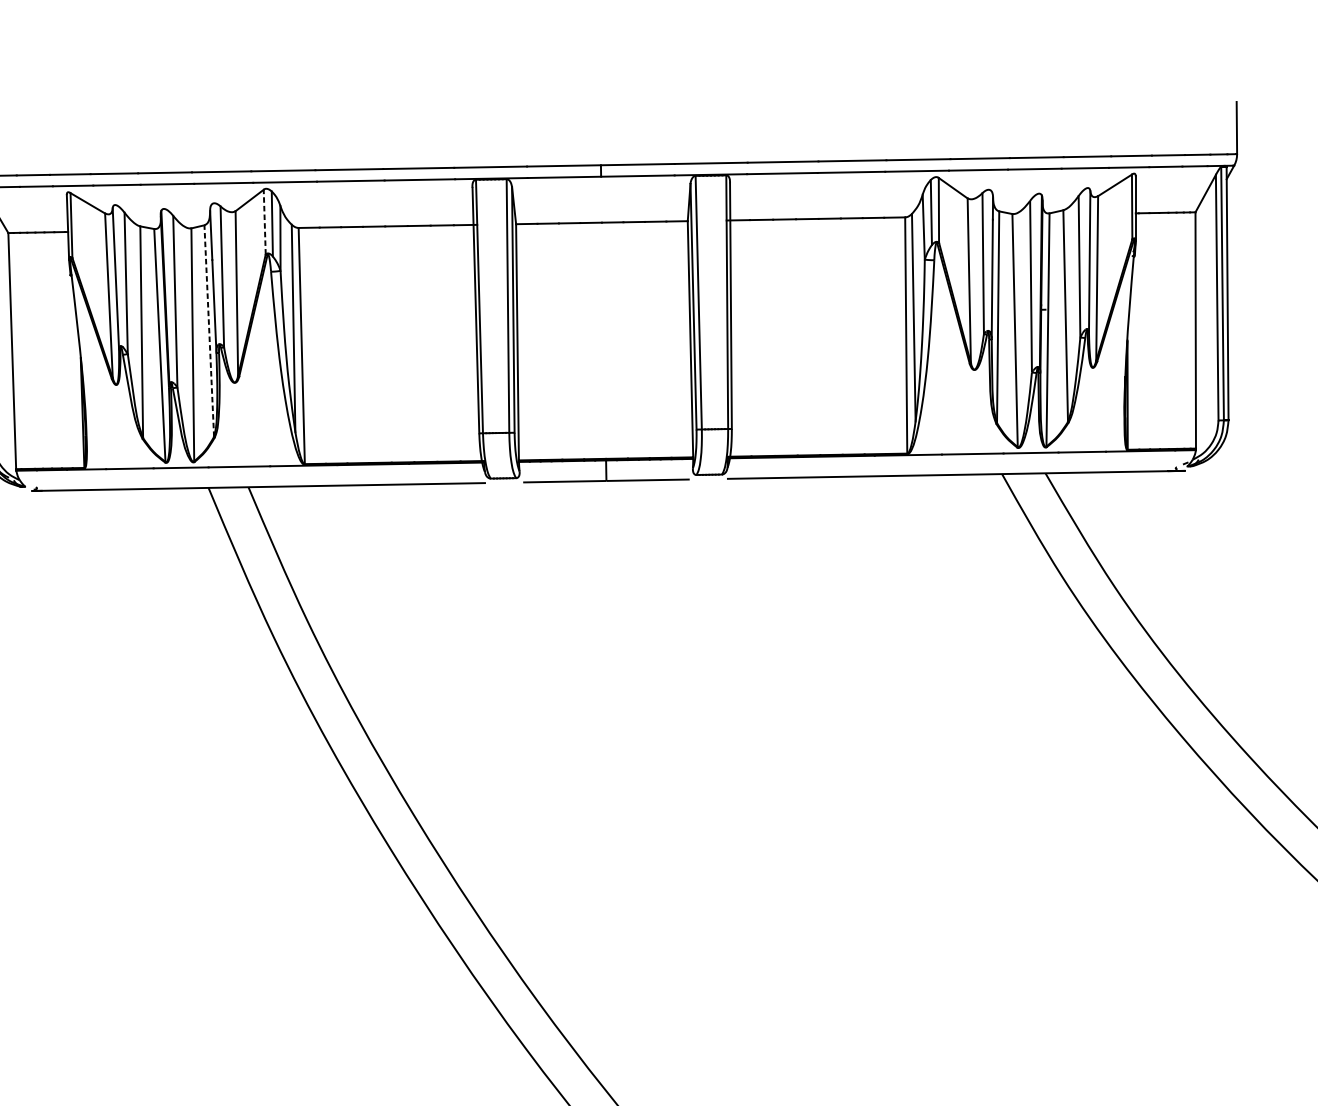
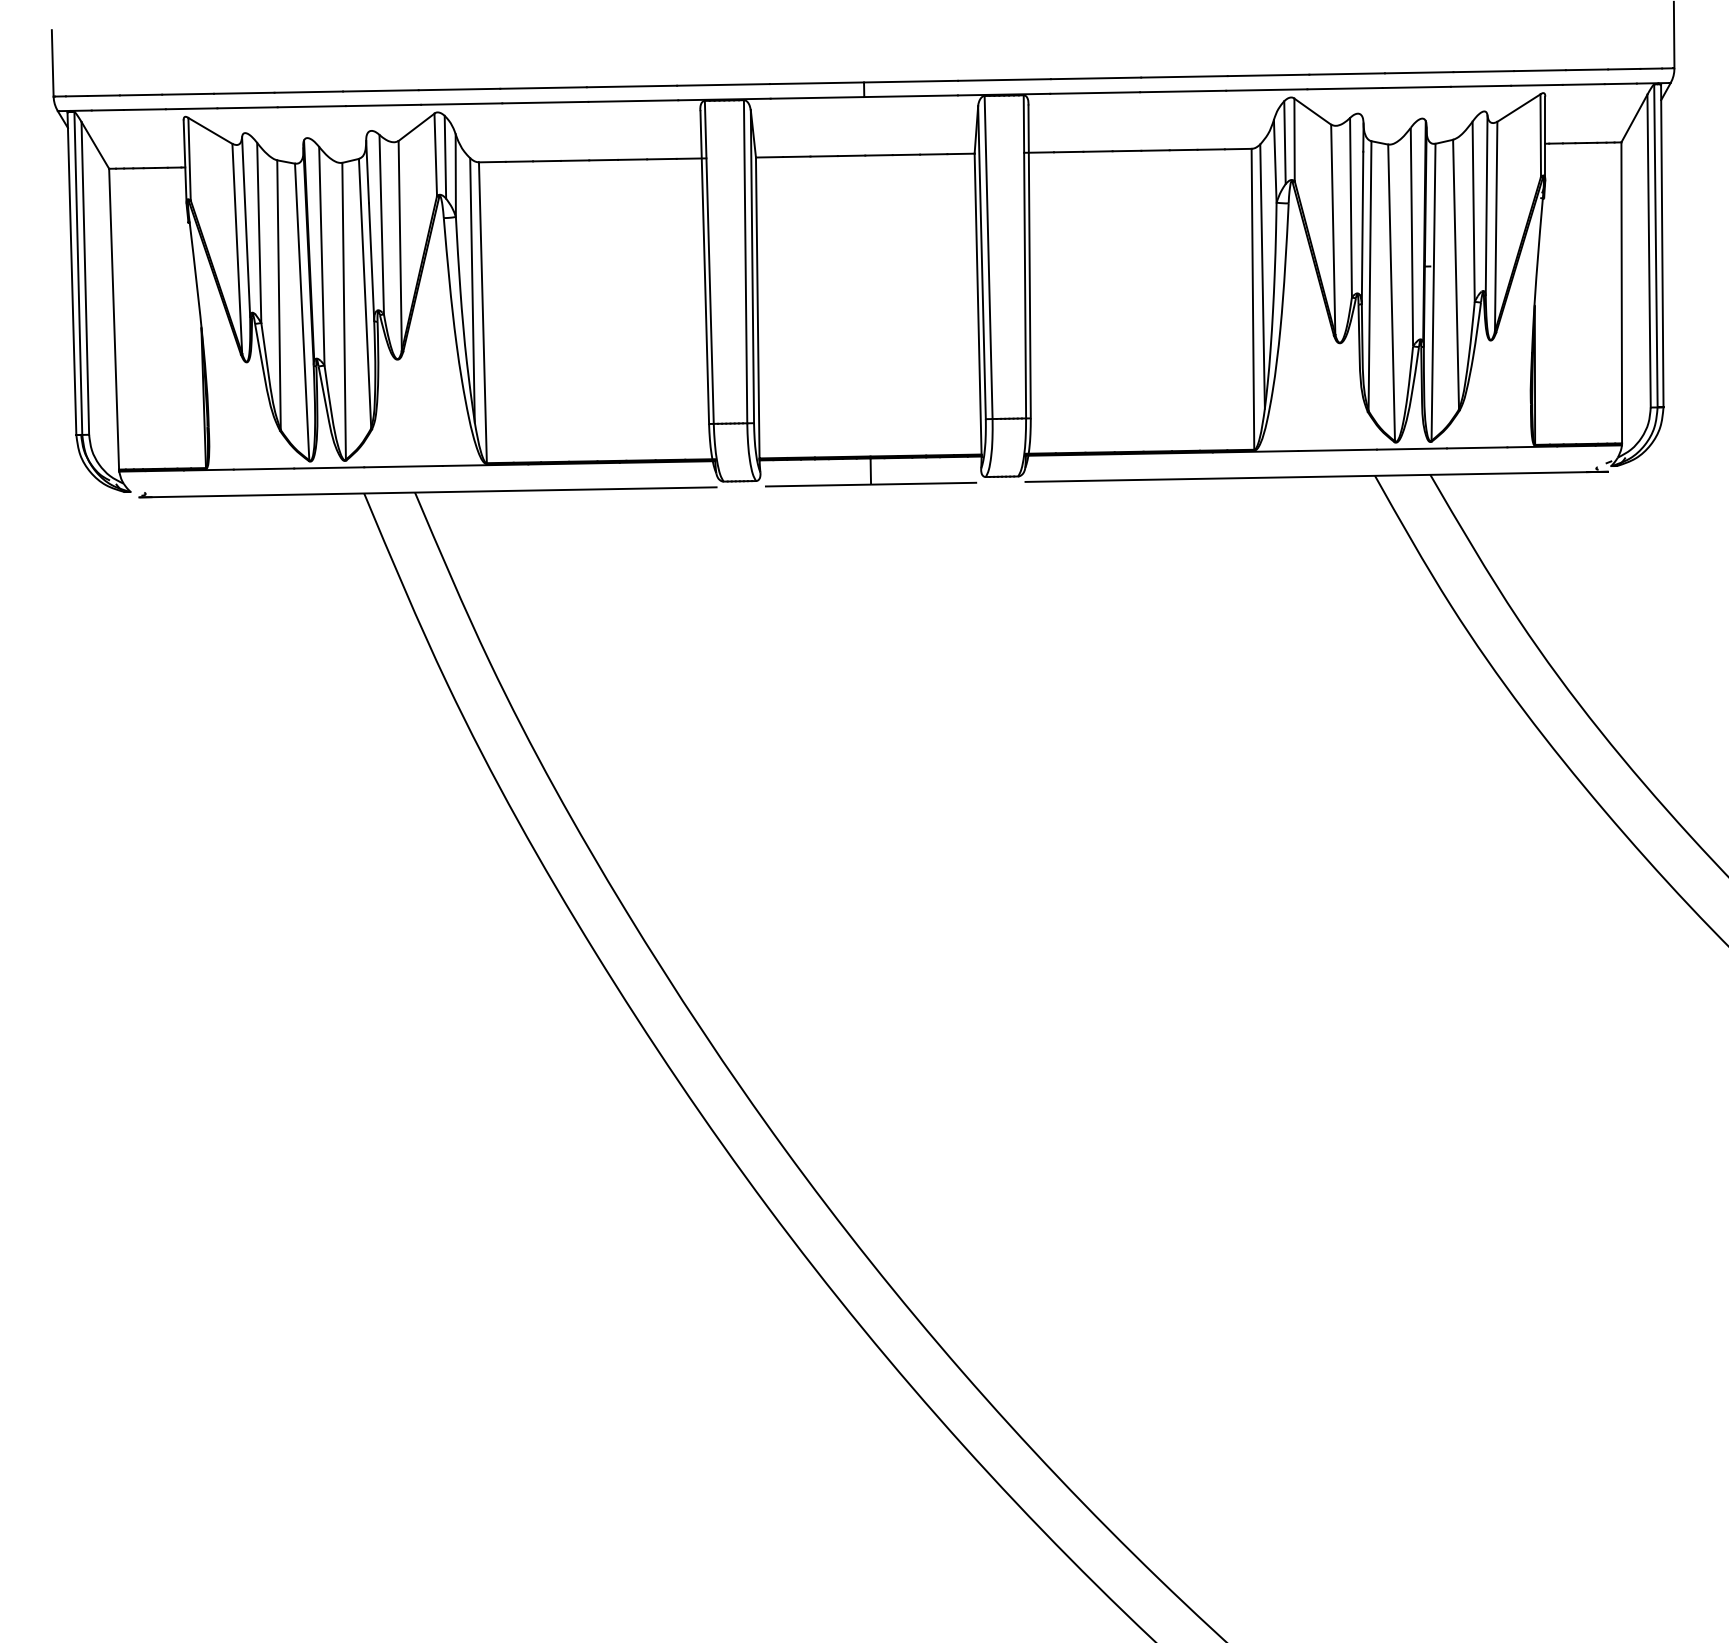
line: (264, 221) -> (435, 154), dashed -> solid
line: (209, 330) -> (365, 293), dashed -> solid

